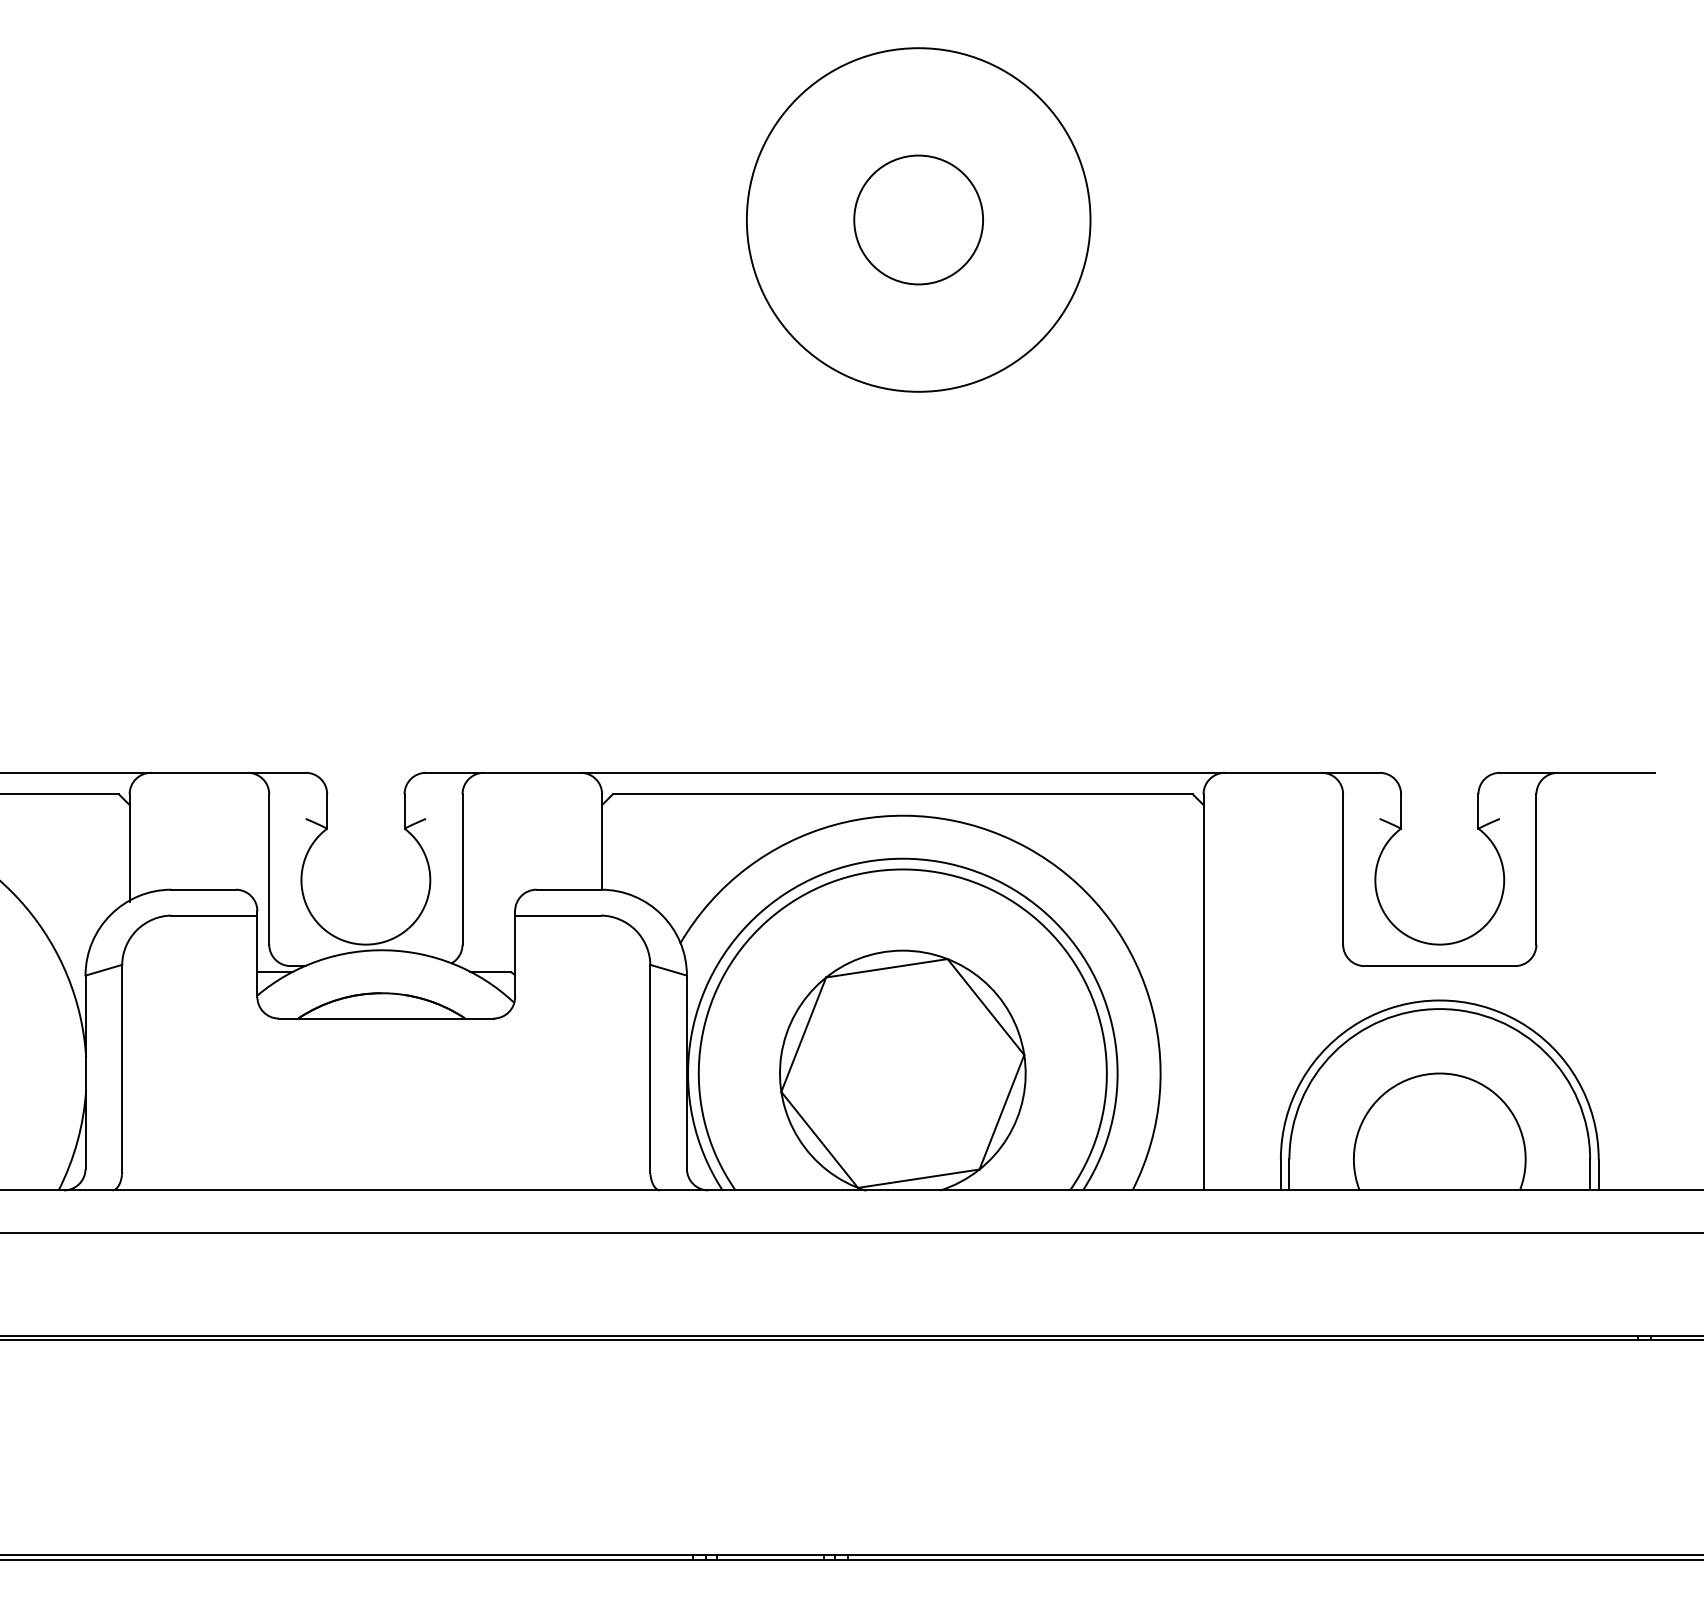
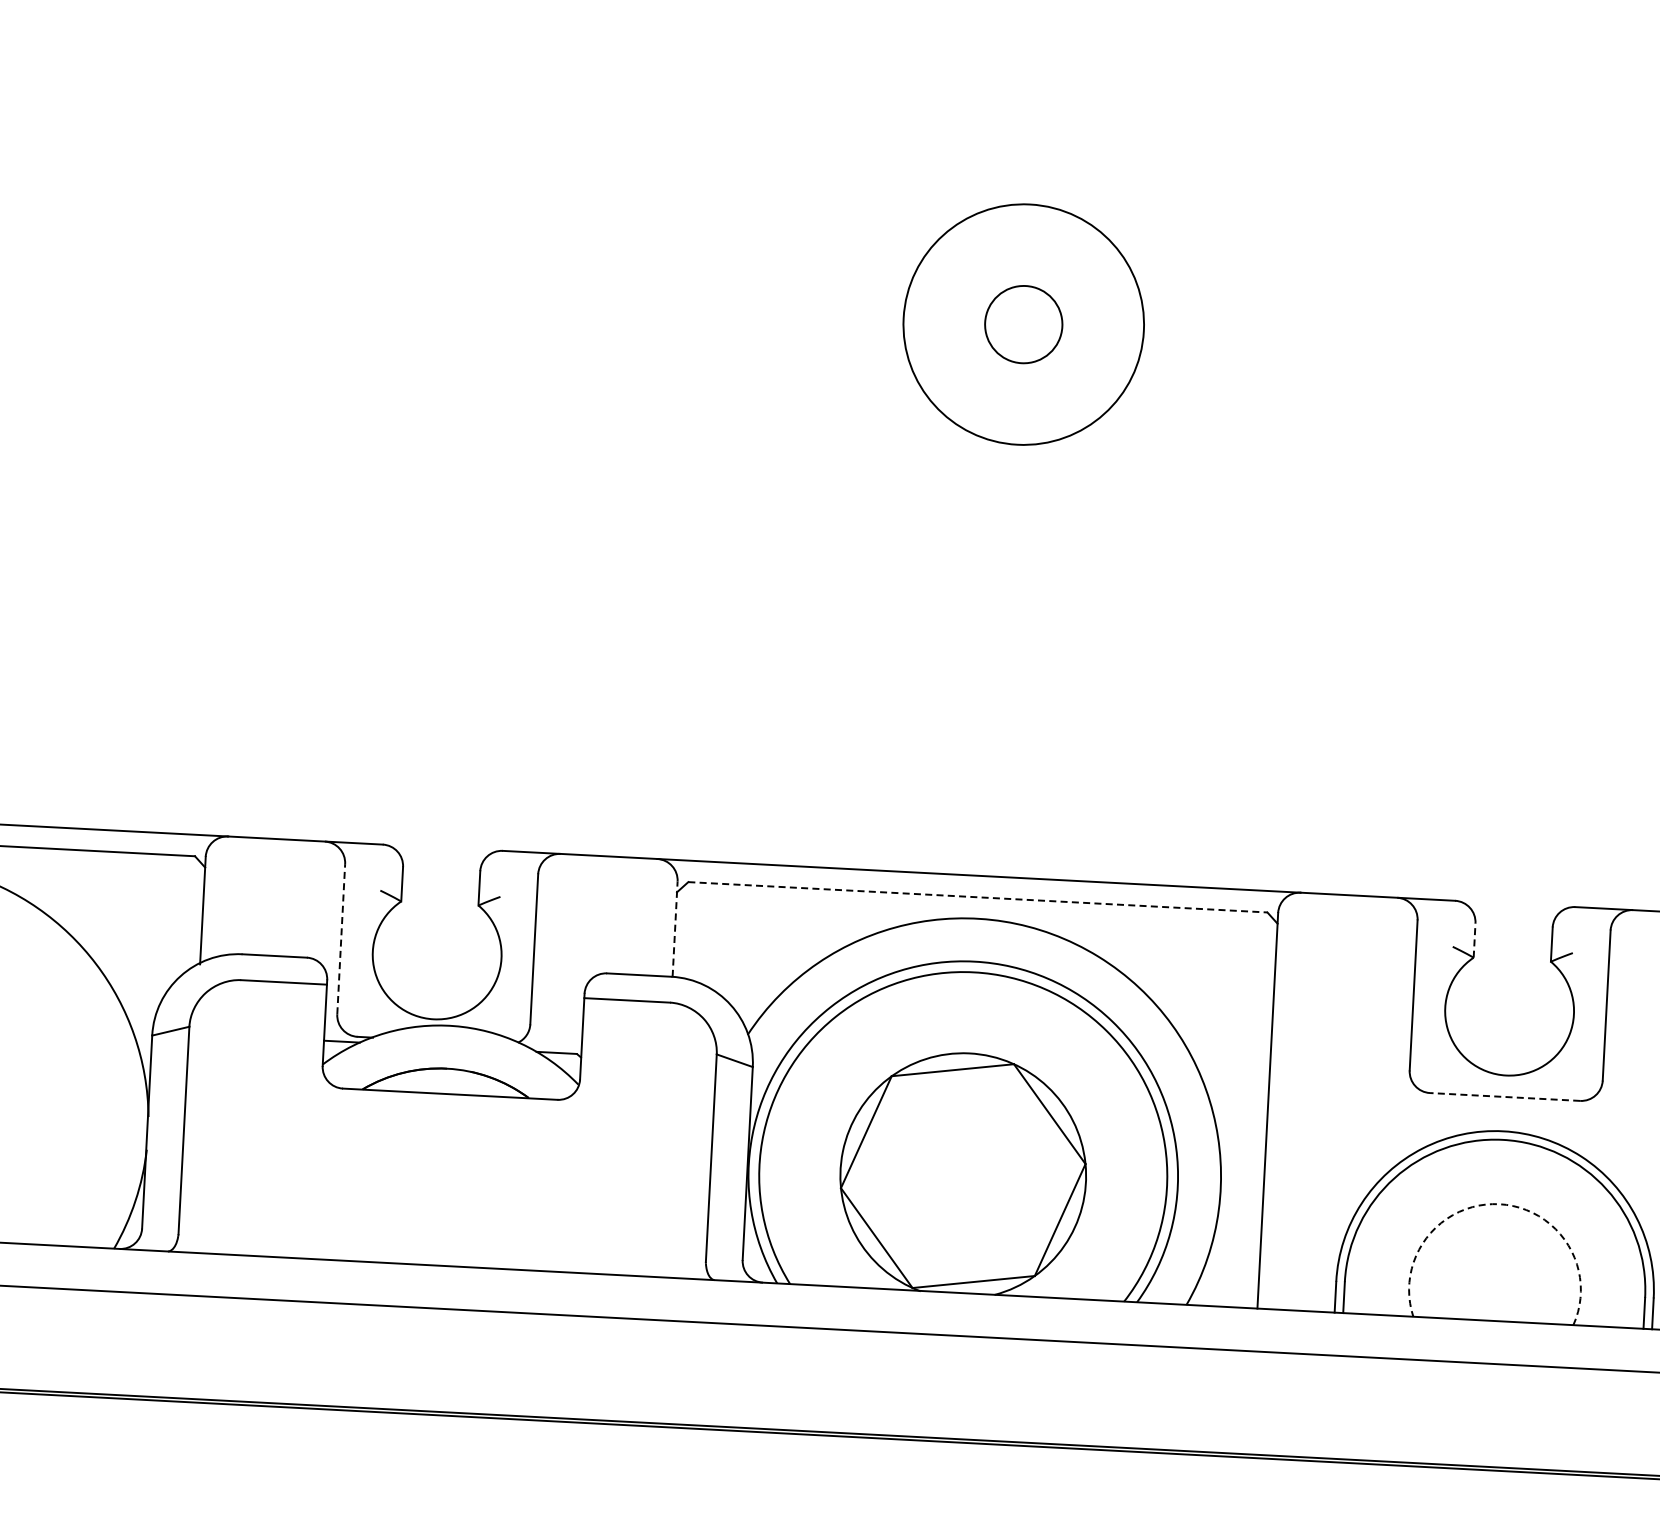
circle: (918, 219) -> (1023, 324), size x0.6
circle: (918, 219) -> (1023, 324), size x0.7
line: (902, 794) -> (977, 897), solid -> dashed
line: (1401, 810) -> (1475, 939), solid -> dashed
line: (602, 842) -> (675, 929), solid -> dashed
line: (269, 868) -> (341, 938), solid -> dashed
line: (1439, 966) -> (1504, 1097), solid -> dashed
arc: (1439, 1073) -> (1499, 1204), solid -> dashed

